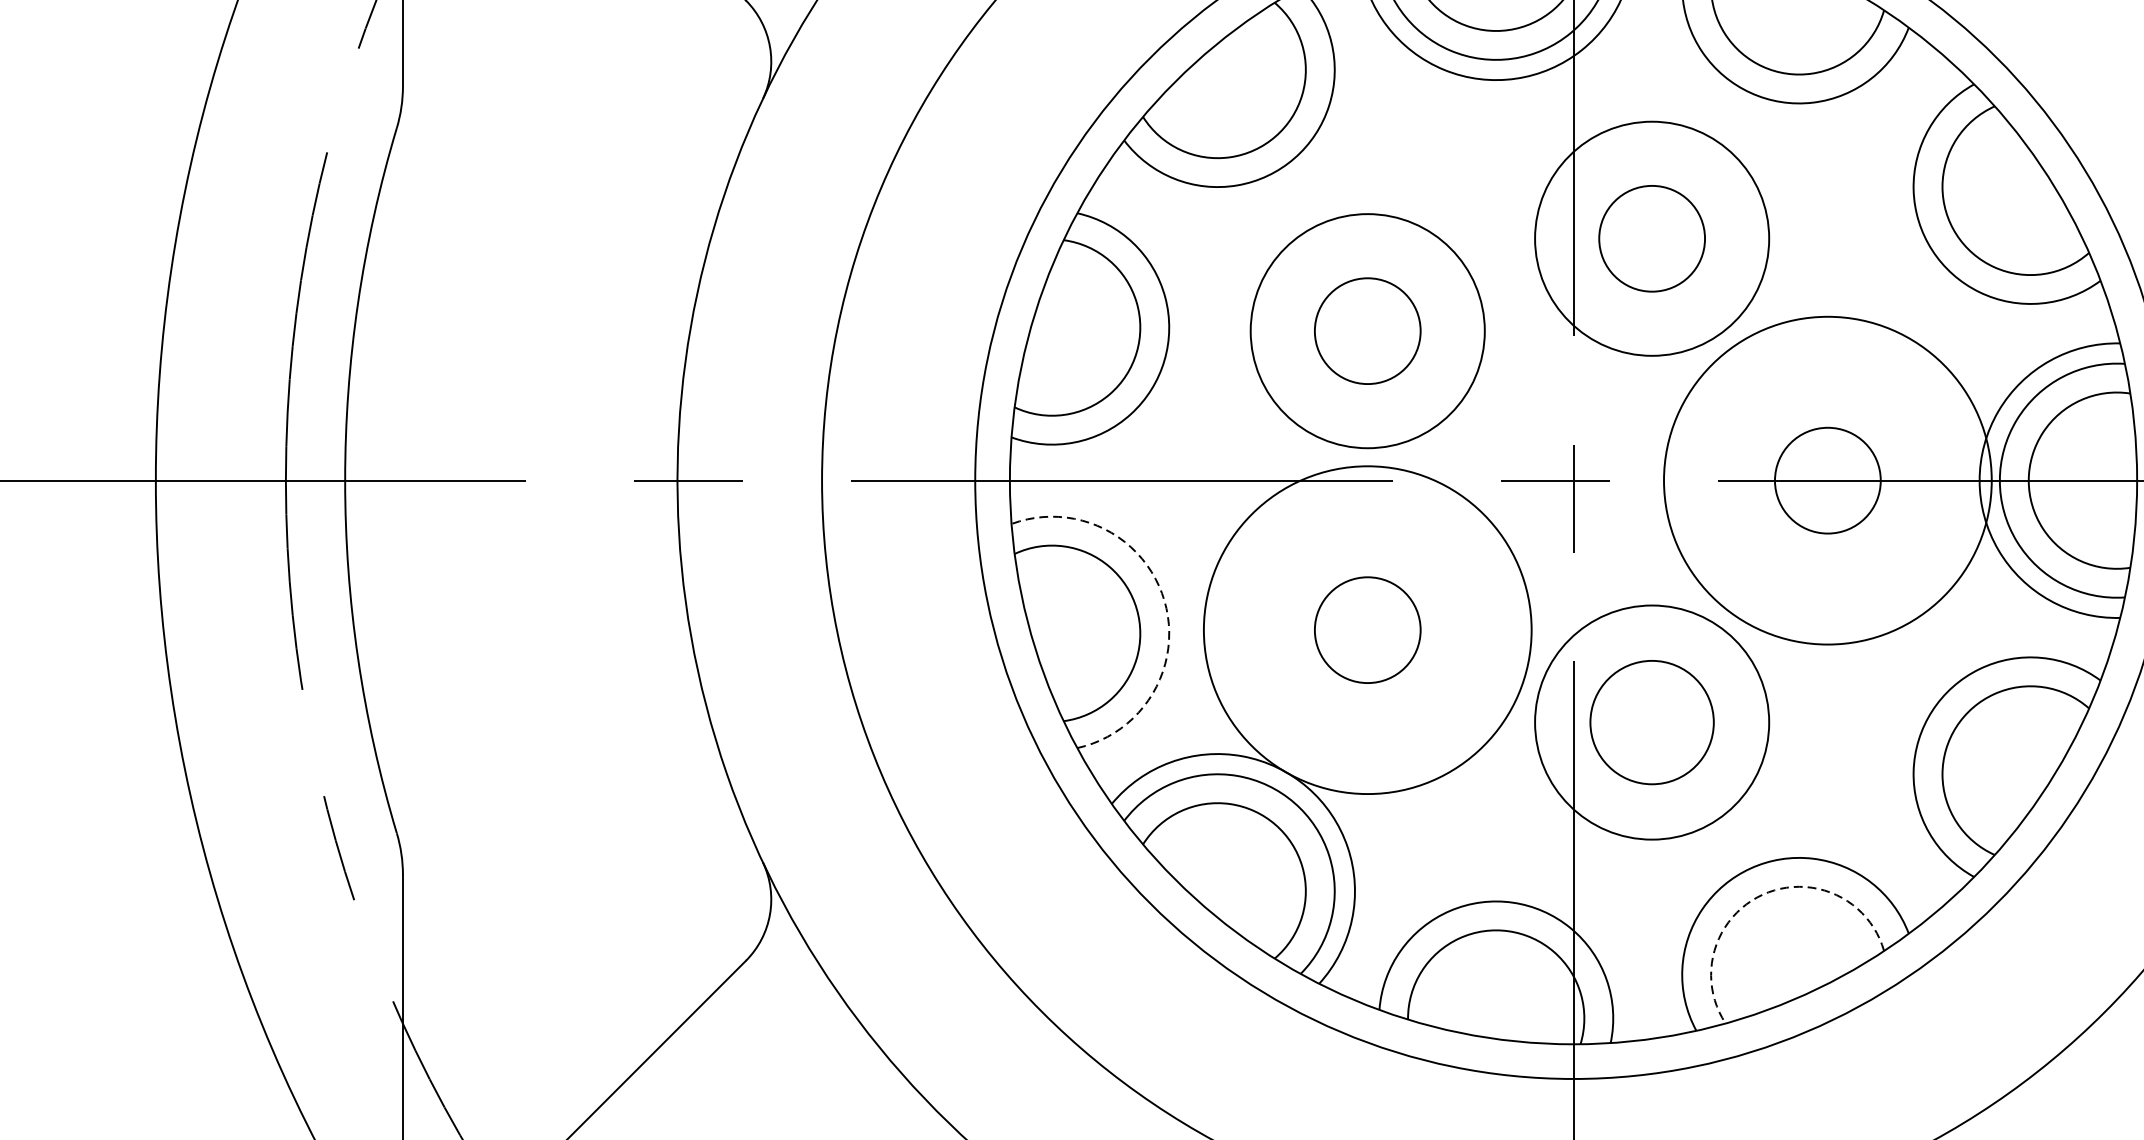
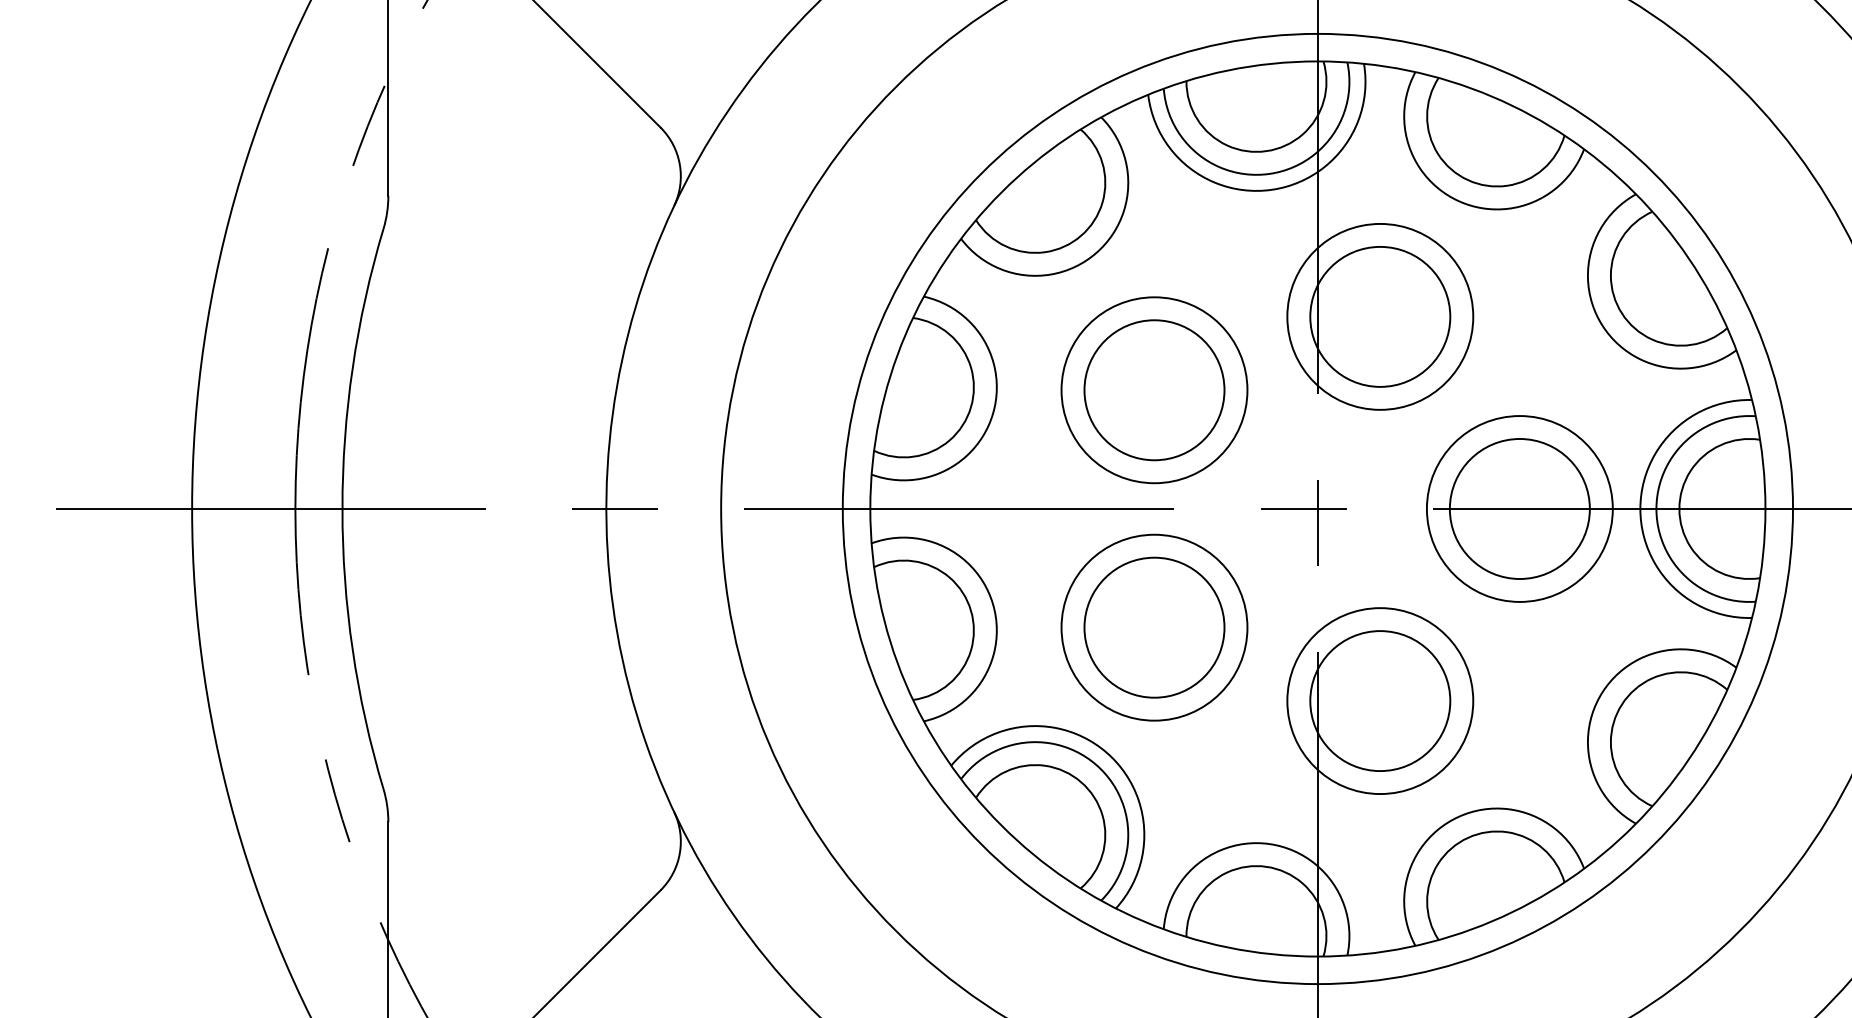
circle: (1652, 238) -> (1380, 316), size x1.67
circle: (1367, 331) -> (1154, 390), size x1.67
circle: (1827, 480) -> (1519, 508), size x0.71
circle: (1827, 480) -> (1519, 508), size x1.67
arc: (1165, 600) -> (993, 604), dashed -> solid
circle: (1367, 629) -> (1154, 627), size x0.71
circle: (1367, 629) -> (1154, 627), size x1.67
circle: (1652, 723) -> (1380, 701), size x1.43
arc: (1763, 894) -> (1468, 837), dashed -> solid

